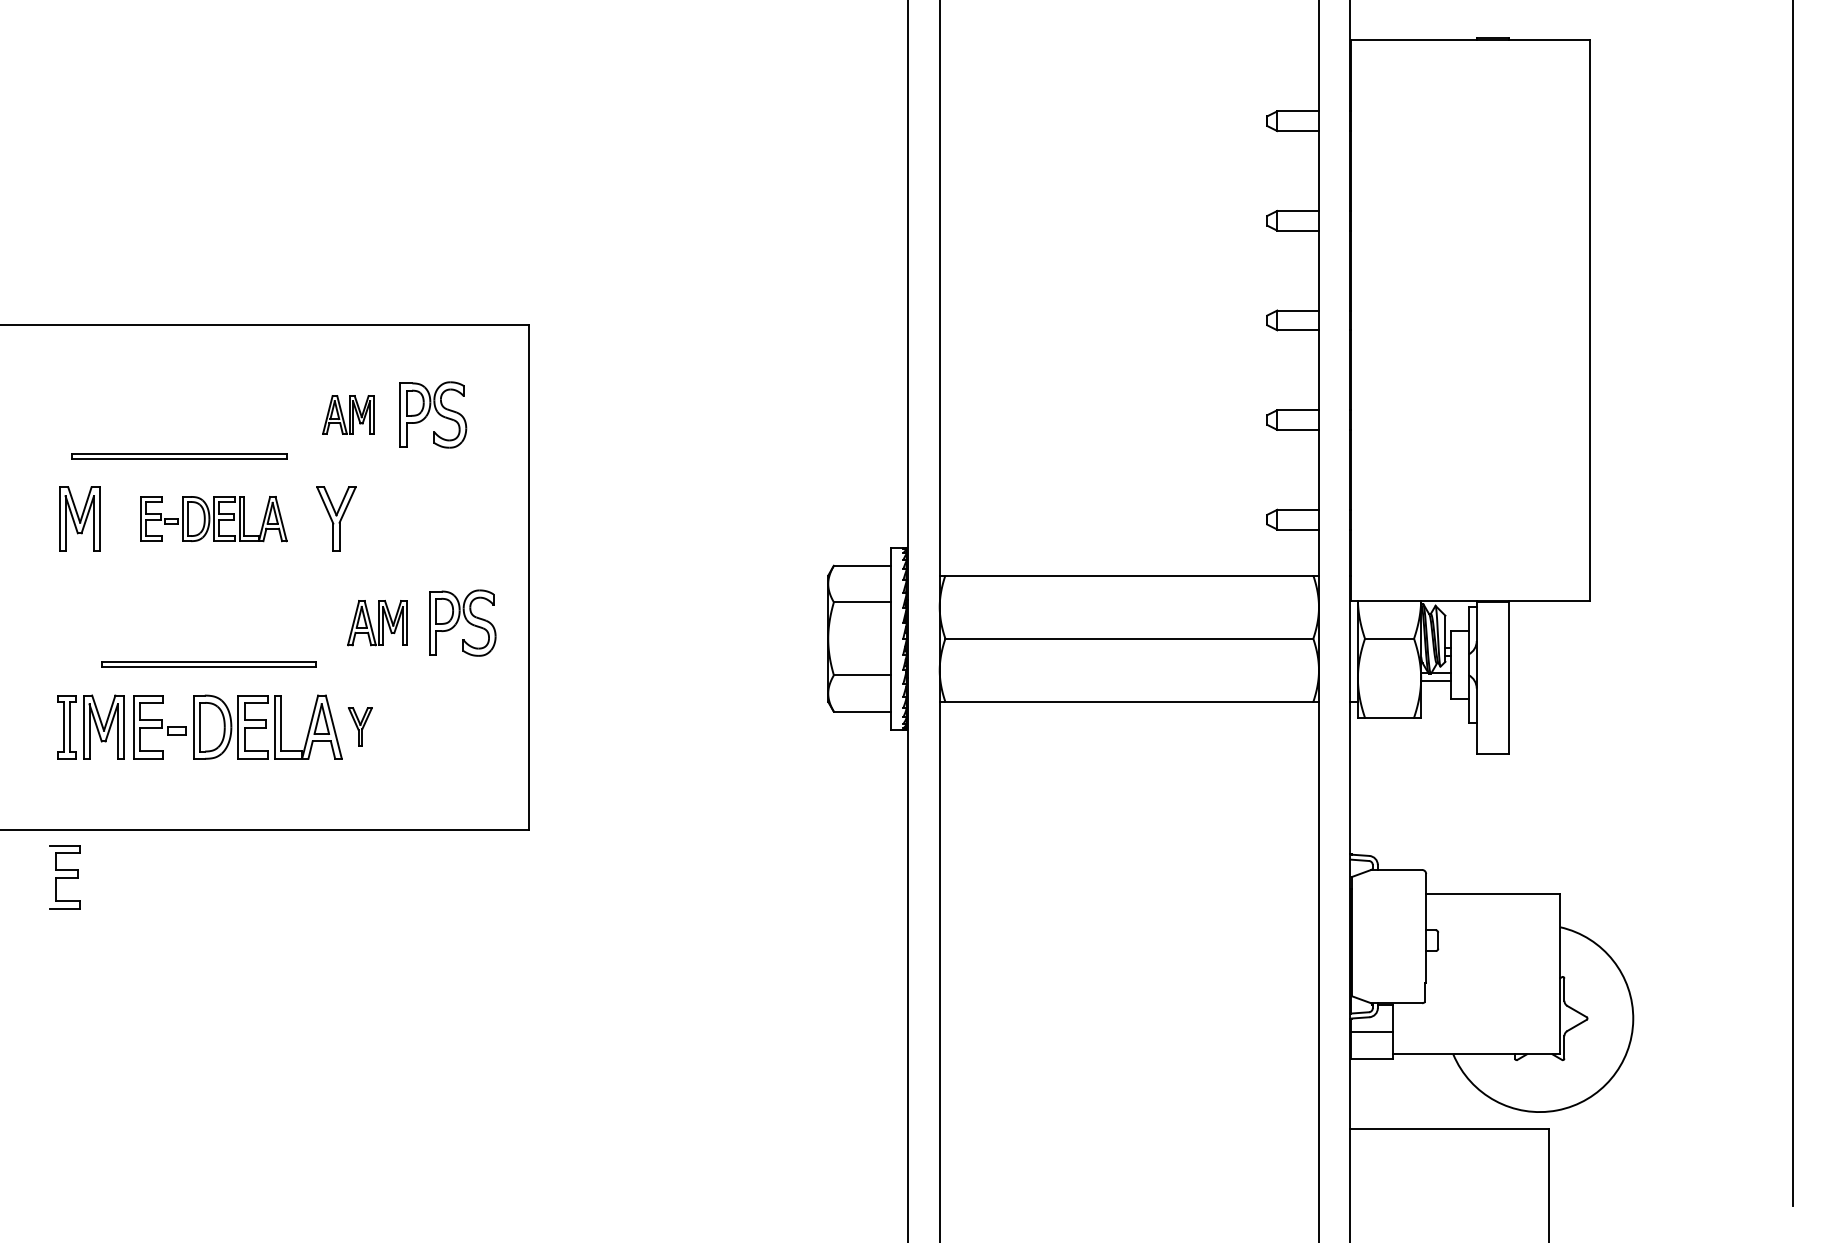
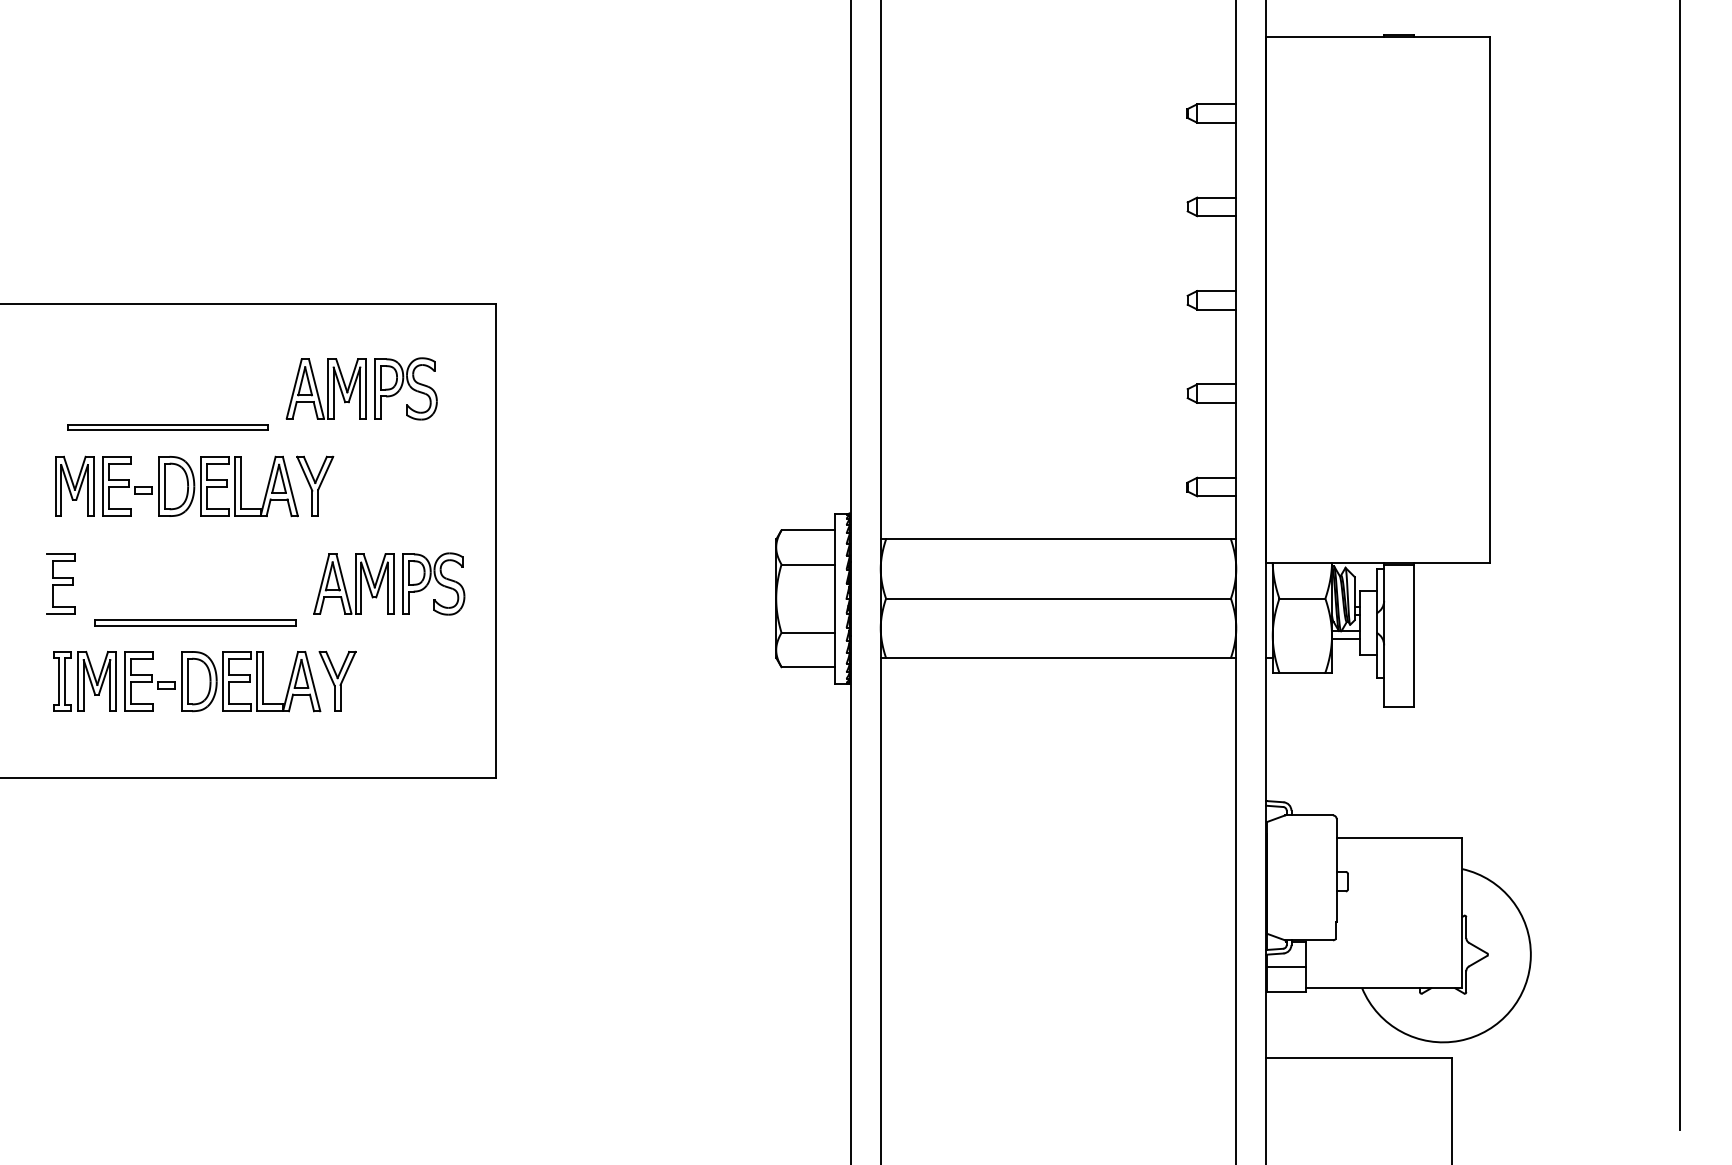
part: (348, 414) -> (326, 388), size x1.67
part: (213, 518) -> (199, 485), size x1.43
part: (377, 622) -> (353, 583), size x1.43
part: (360, 726) -> (337, 680), size x1.67
part: (64, 877) -> (60, 584), moved

